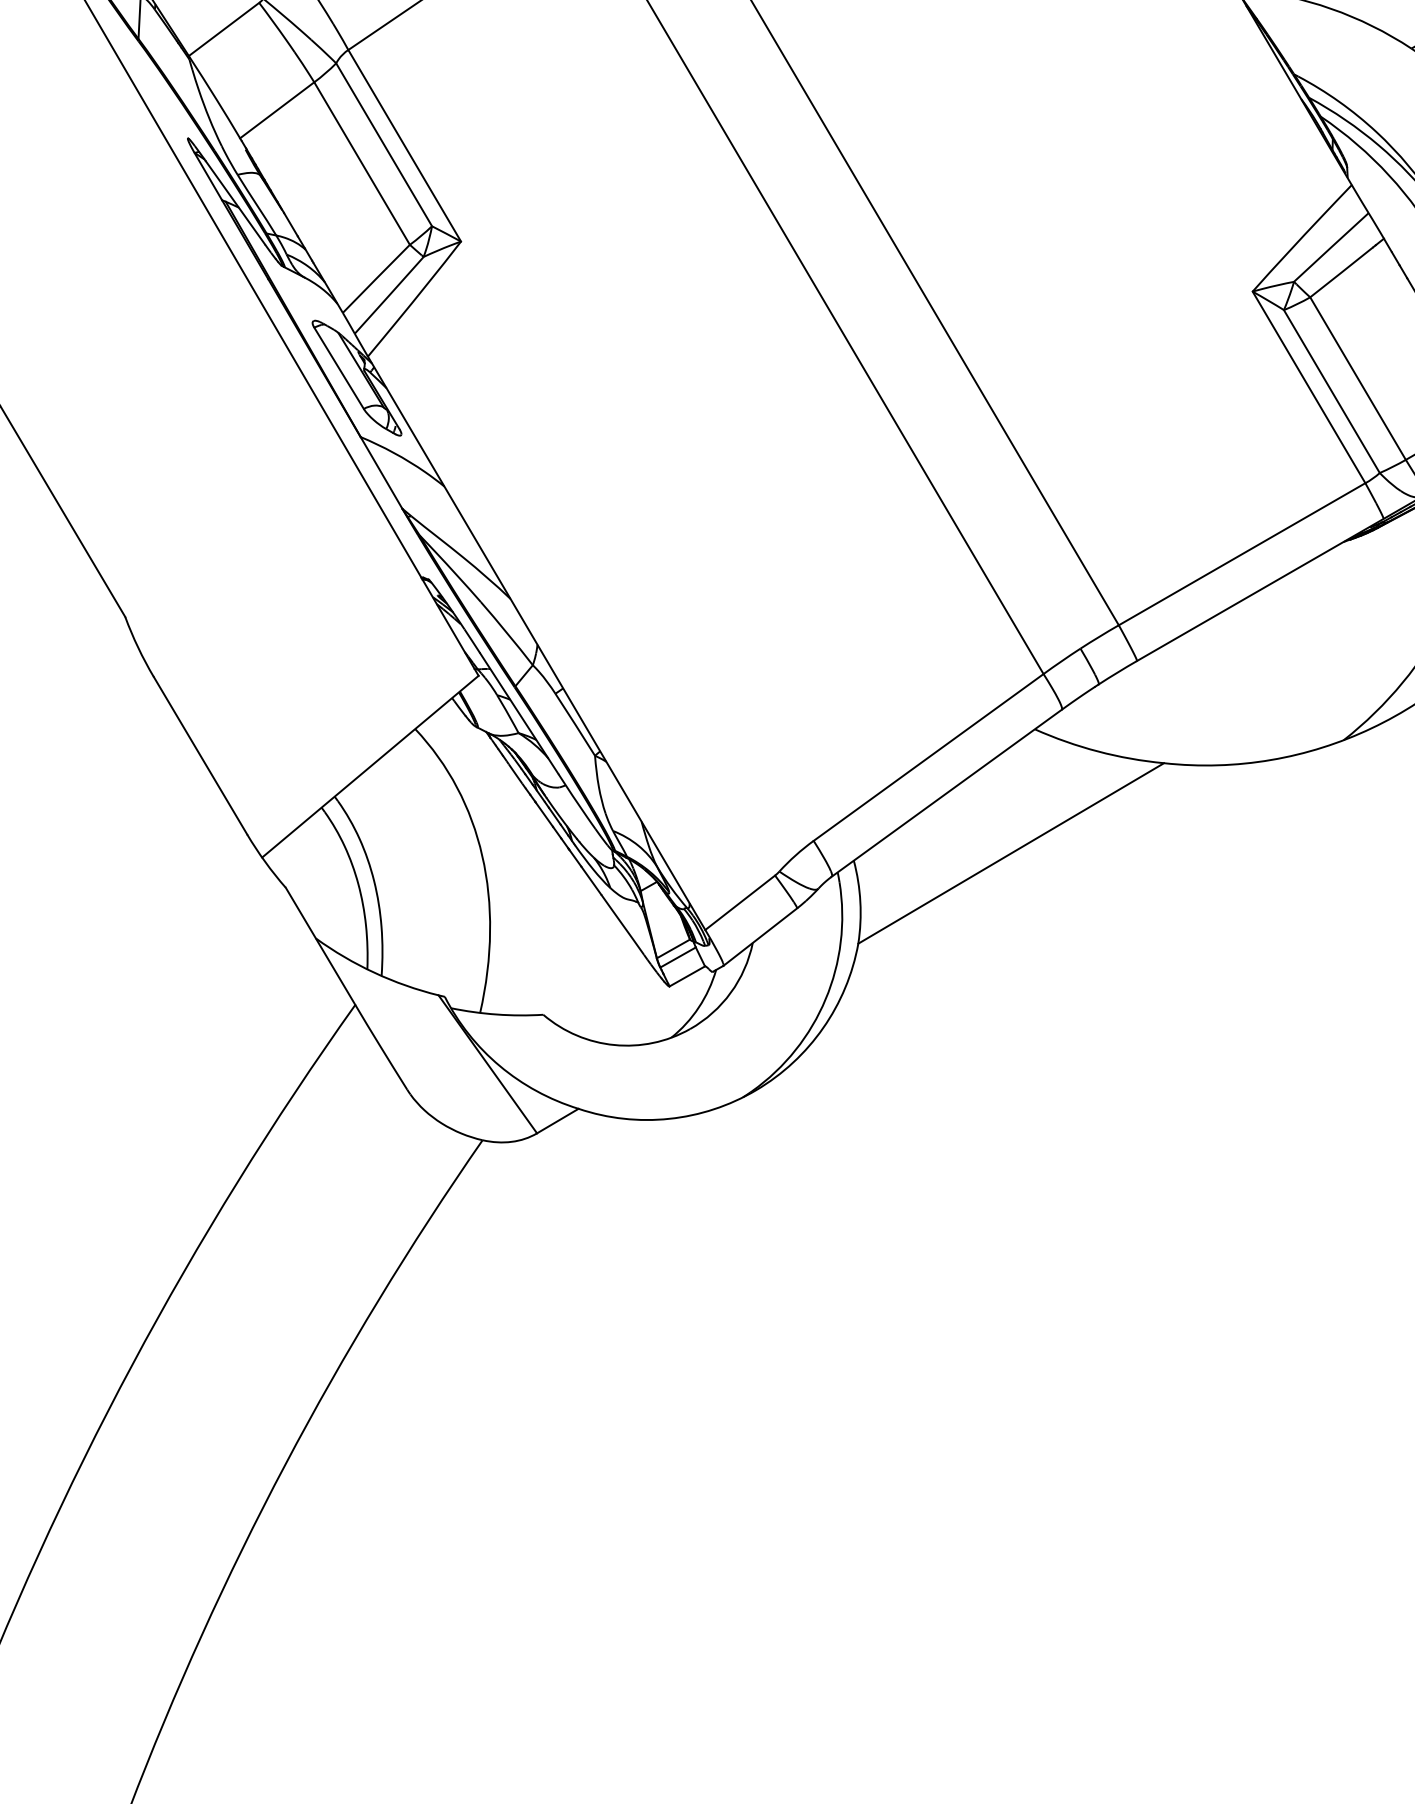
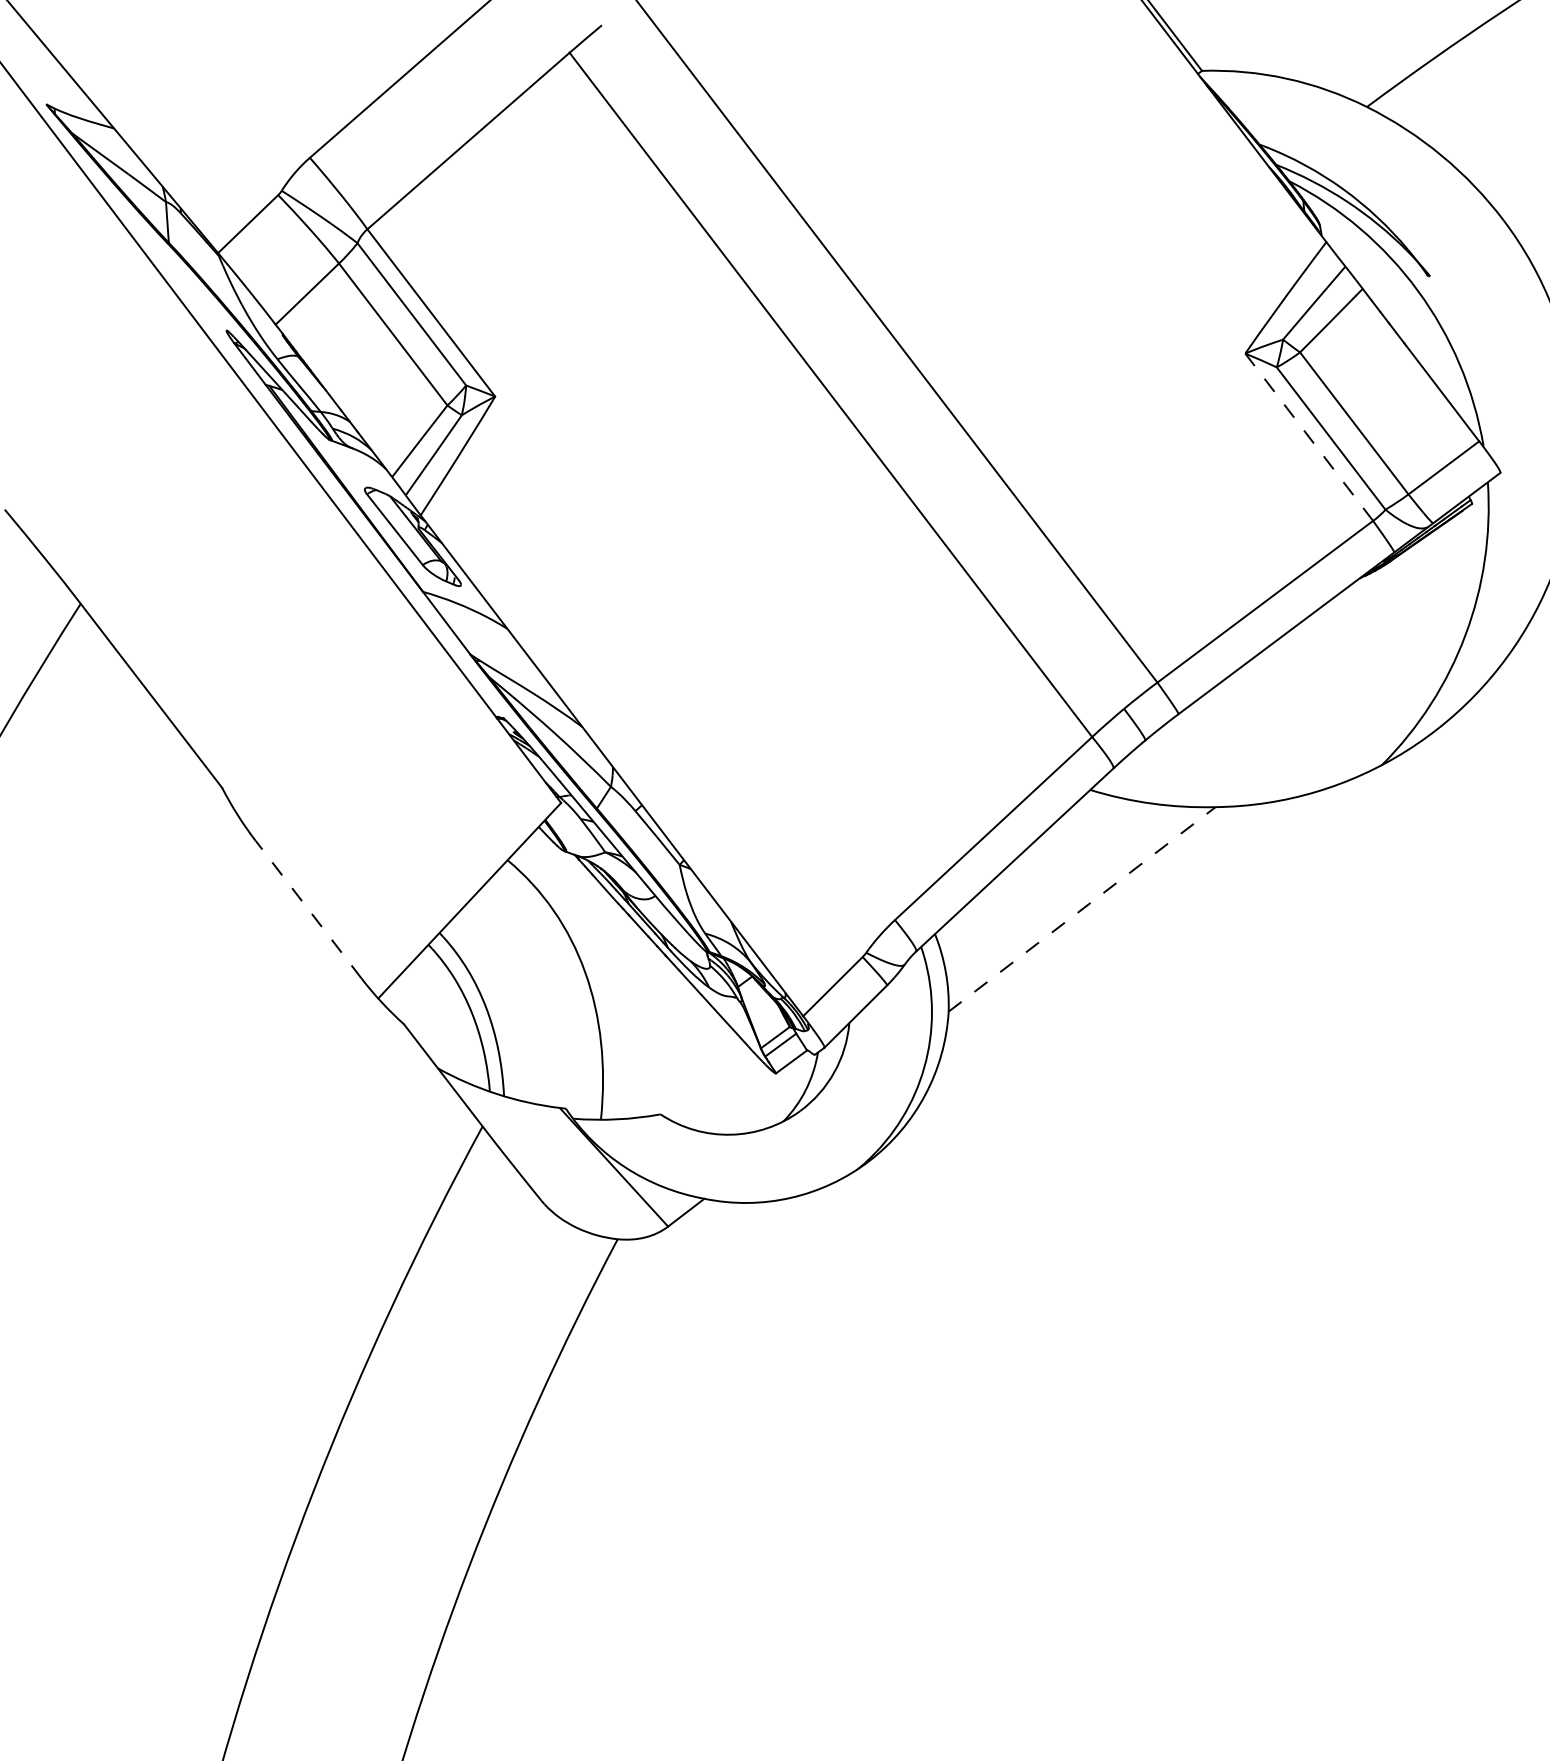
line: (1308, 386) -> (1308, 436), solid -> dashed
line: (200, 755) -> (308, 909), solid -> dashed
line: (1011, 853) -> (1082, 909), solid -> dashed

